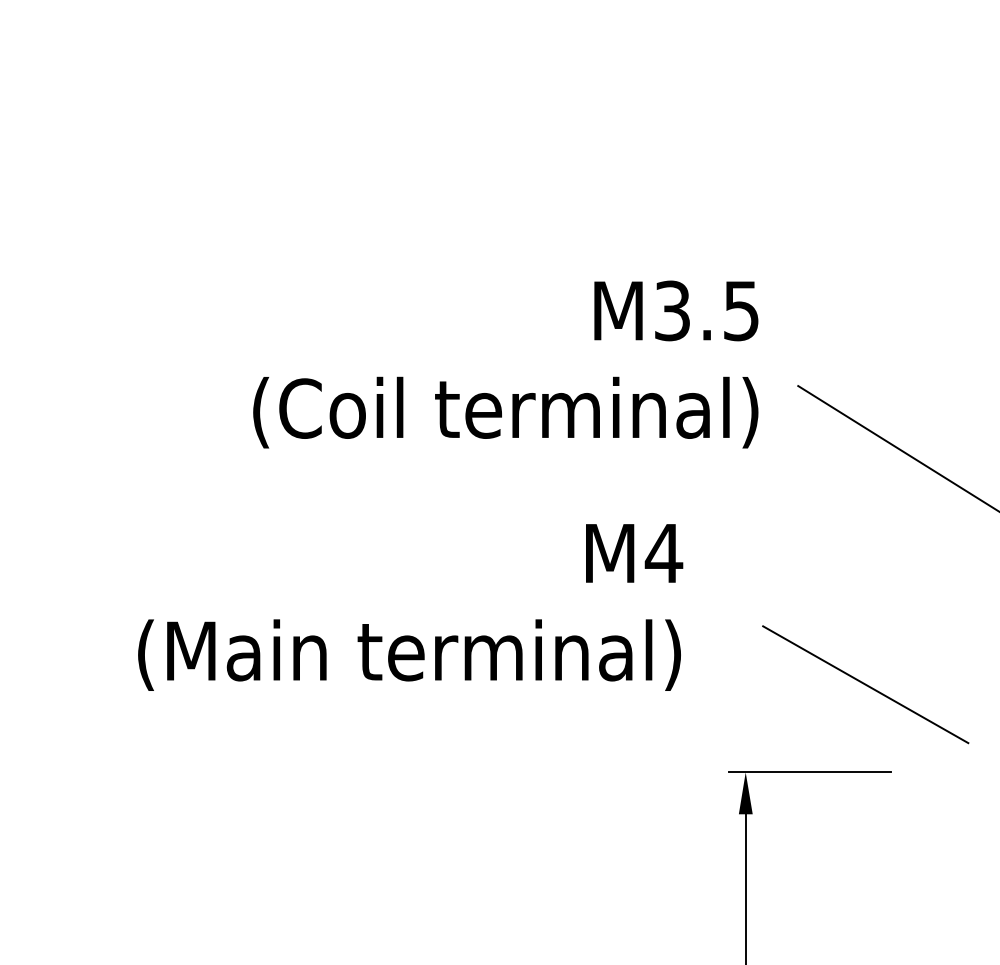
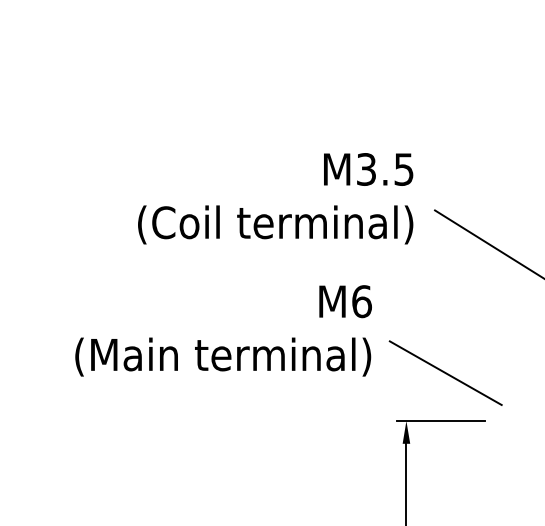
text: (663, 553) -> (361, 301), M4 -> M6
line: (865, 683) -> (445, 372), moved

